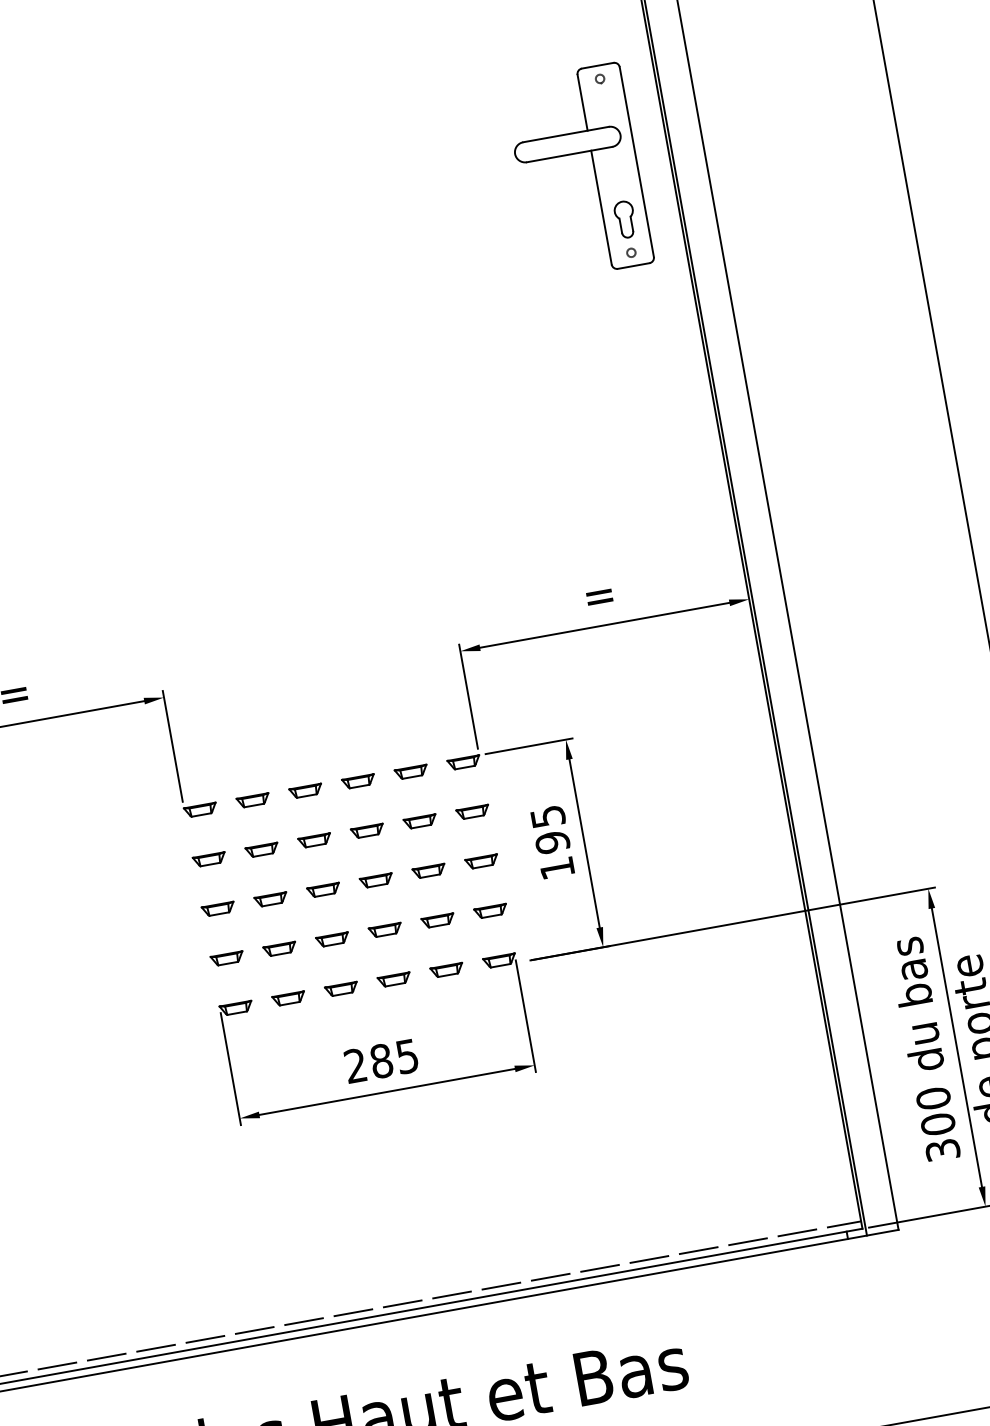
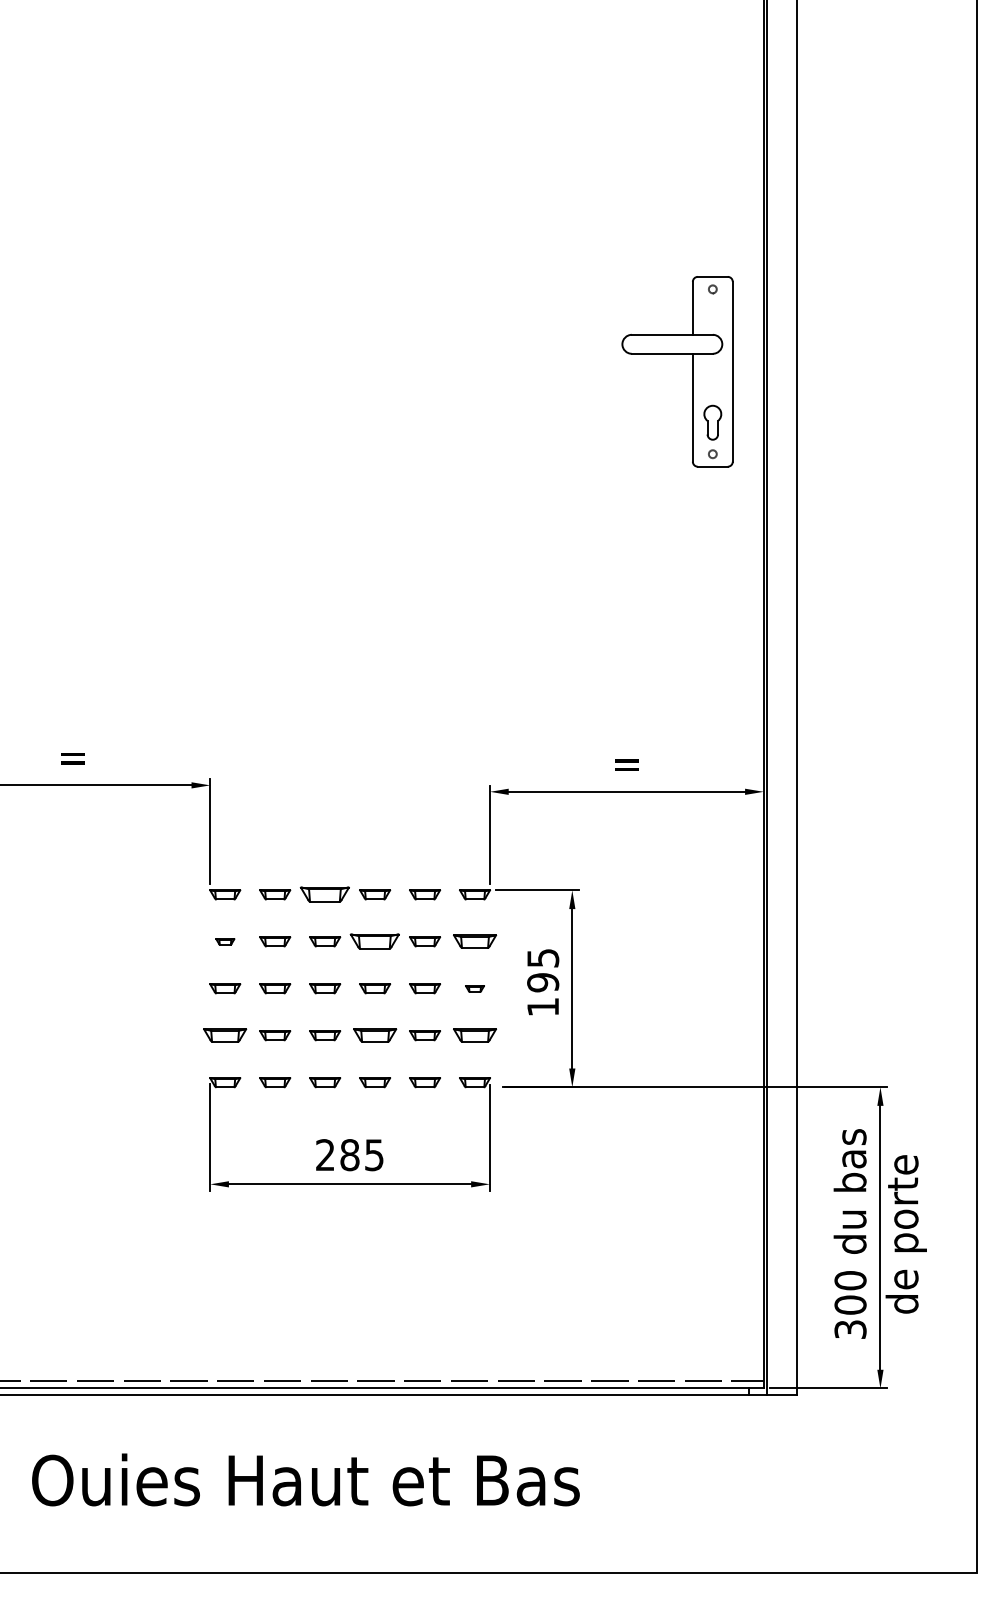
part: (306, 790) -> (325, 894), size x1.6
part: (472, 812) -> (474, 941), size x1.4
part: (368, 830) -> (375, 941), size x1.6
part: (209, 859) -> (225, 941), size x0.6
part: (481, 861) -> (474, 988), size x0.6
part: (490, 911) -> (474, 1035), size x1.4
part: (384, 930) -> (374, 1035), size x1.4
part: (227, 958) -> (225, 1035), size x1.4

